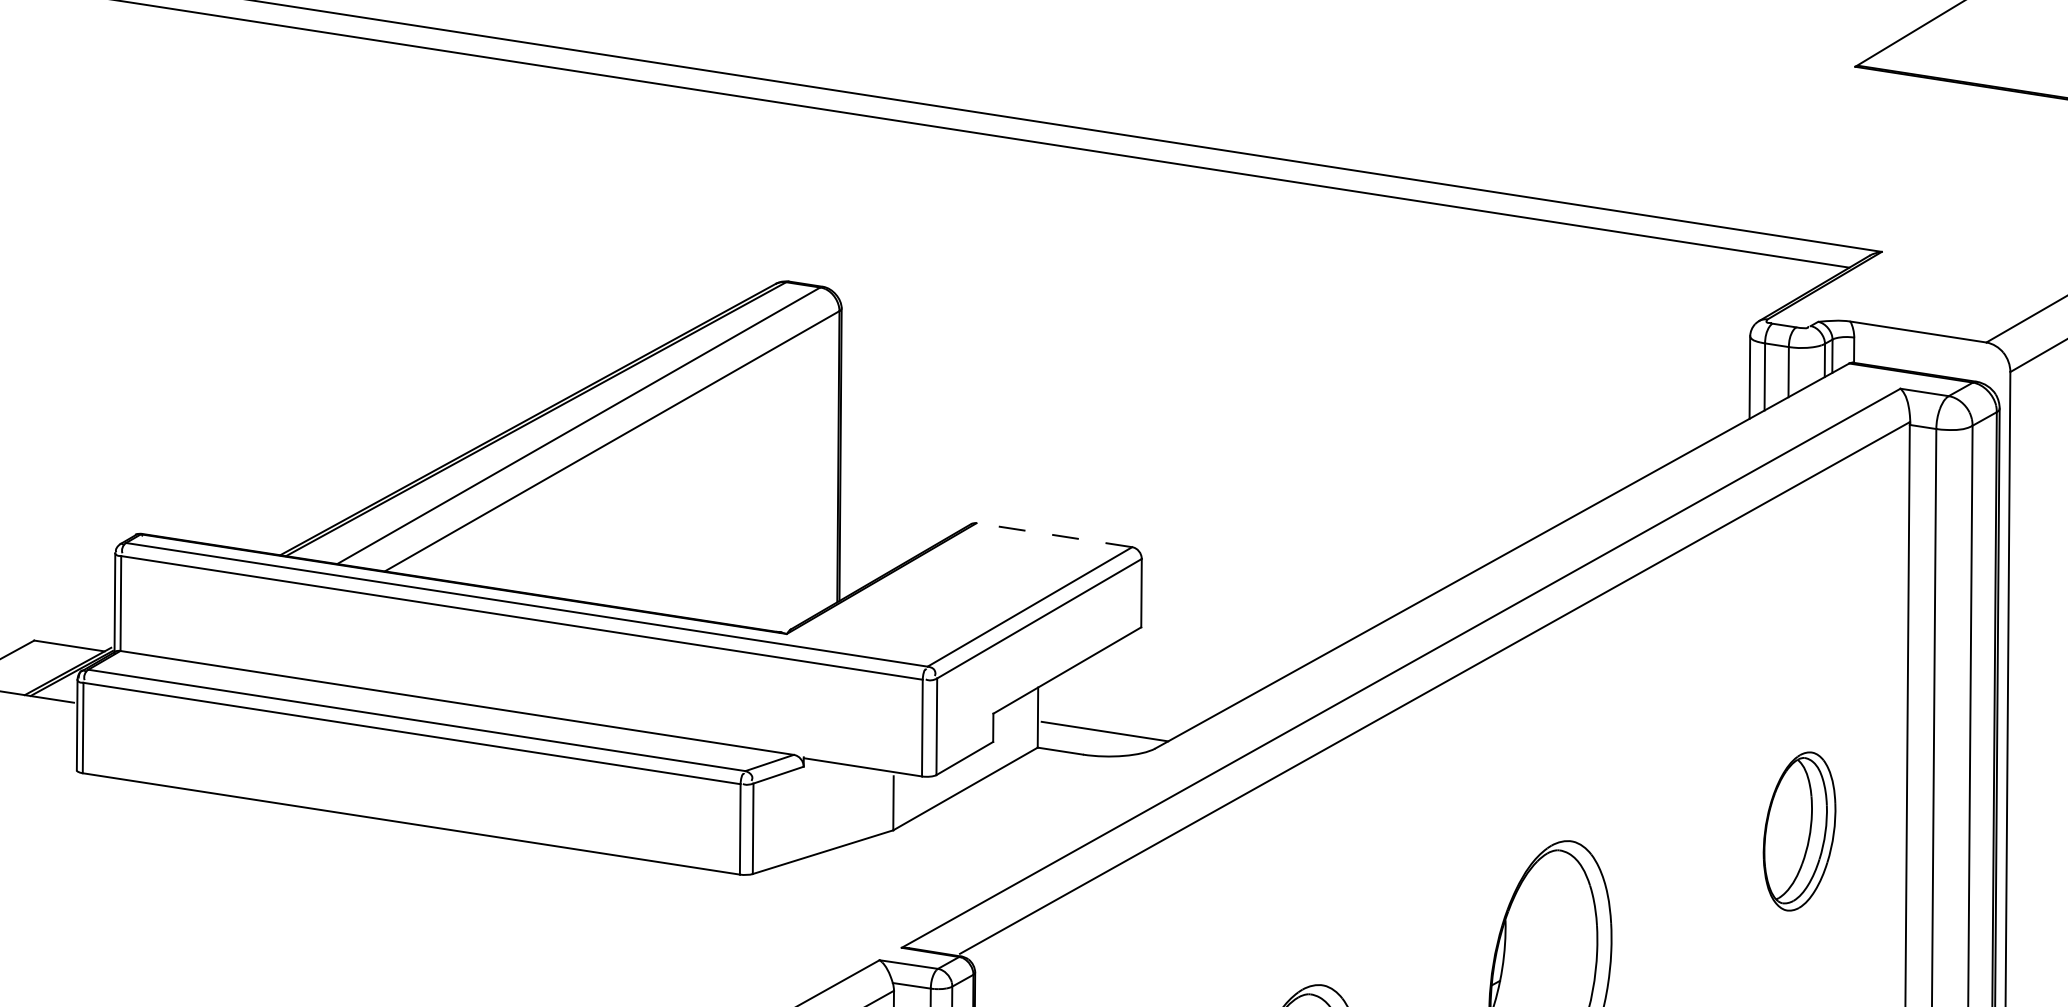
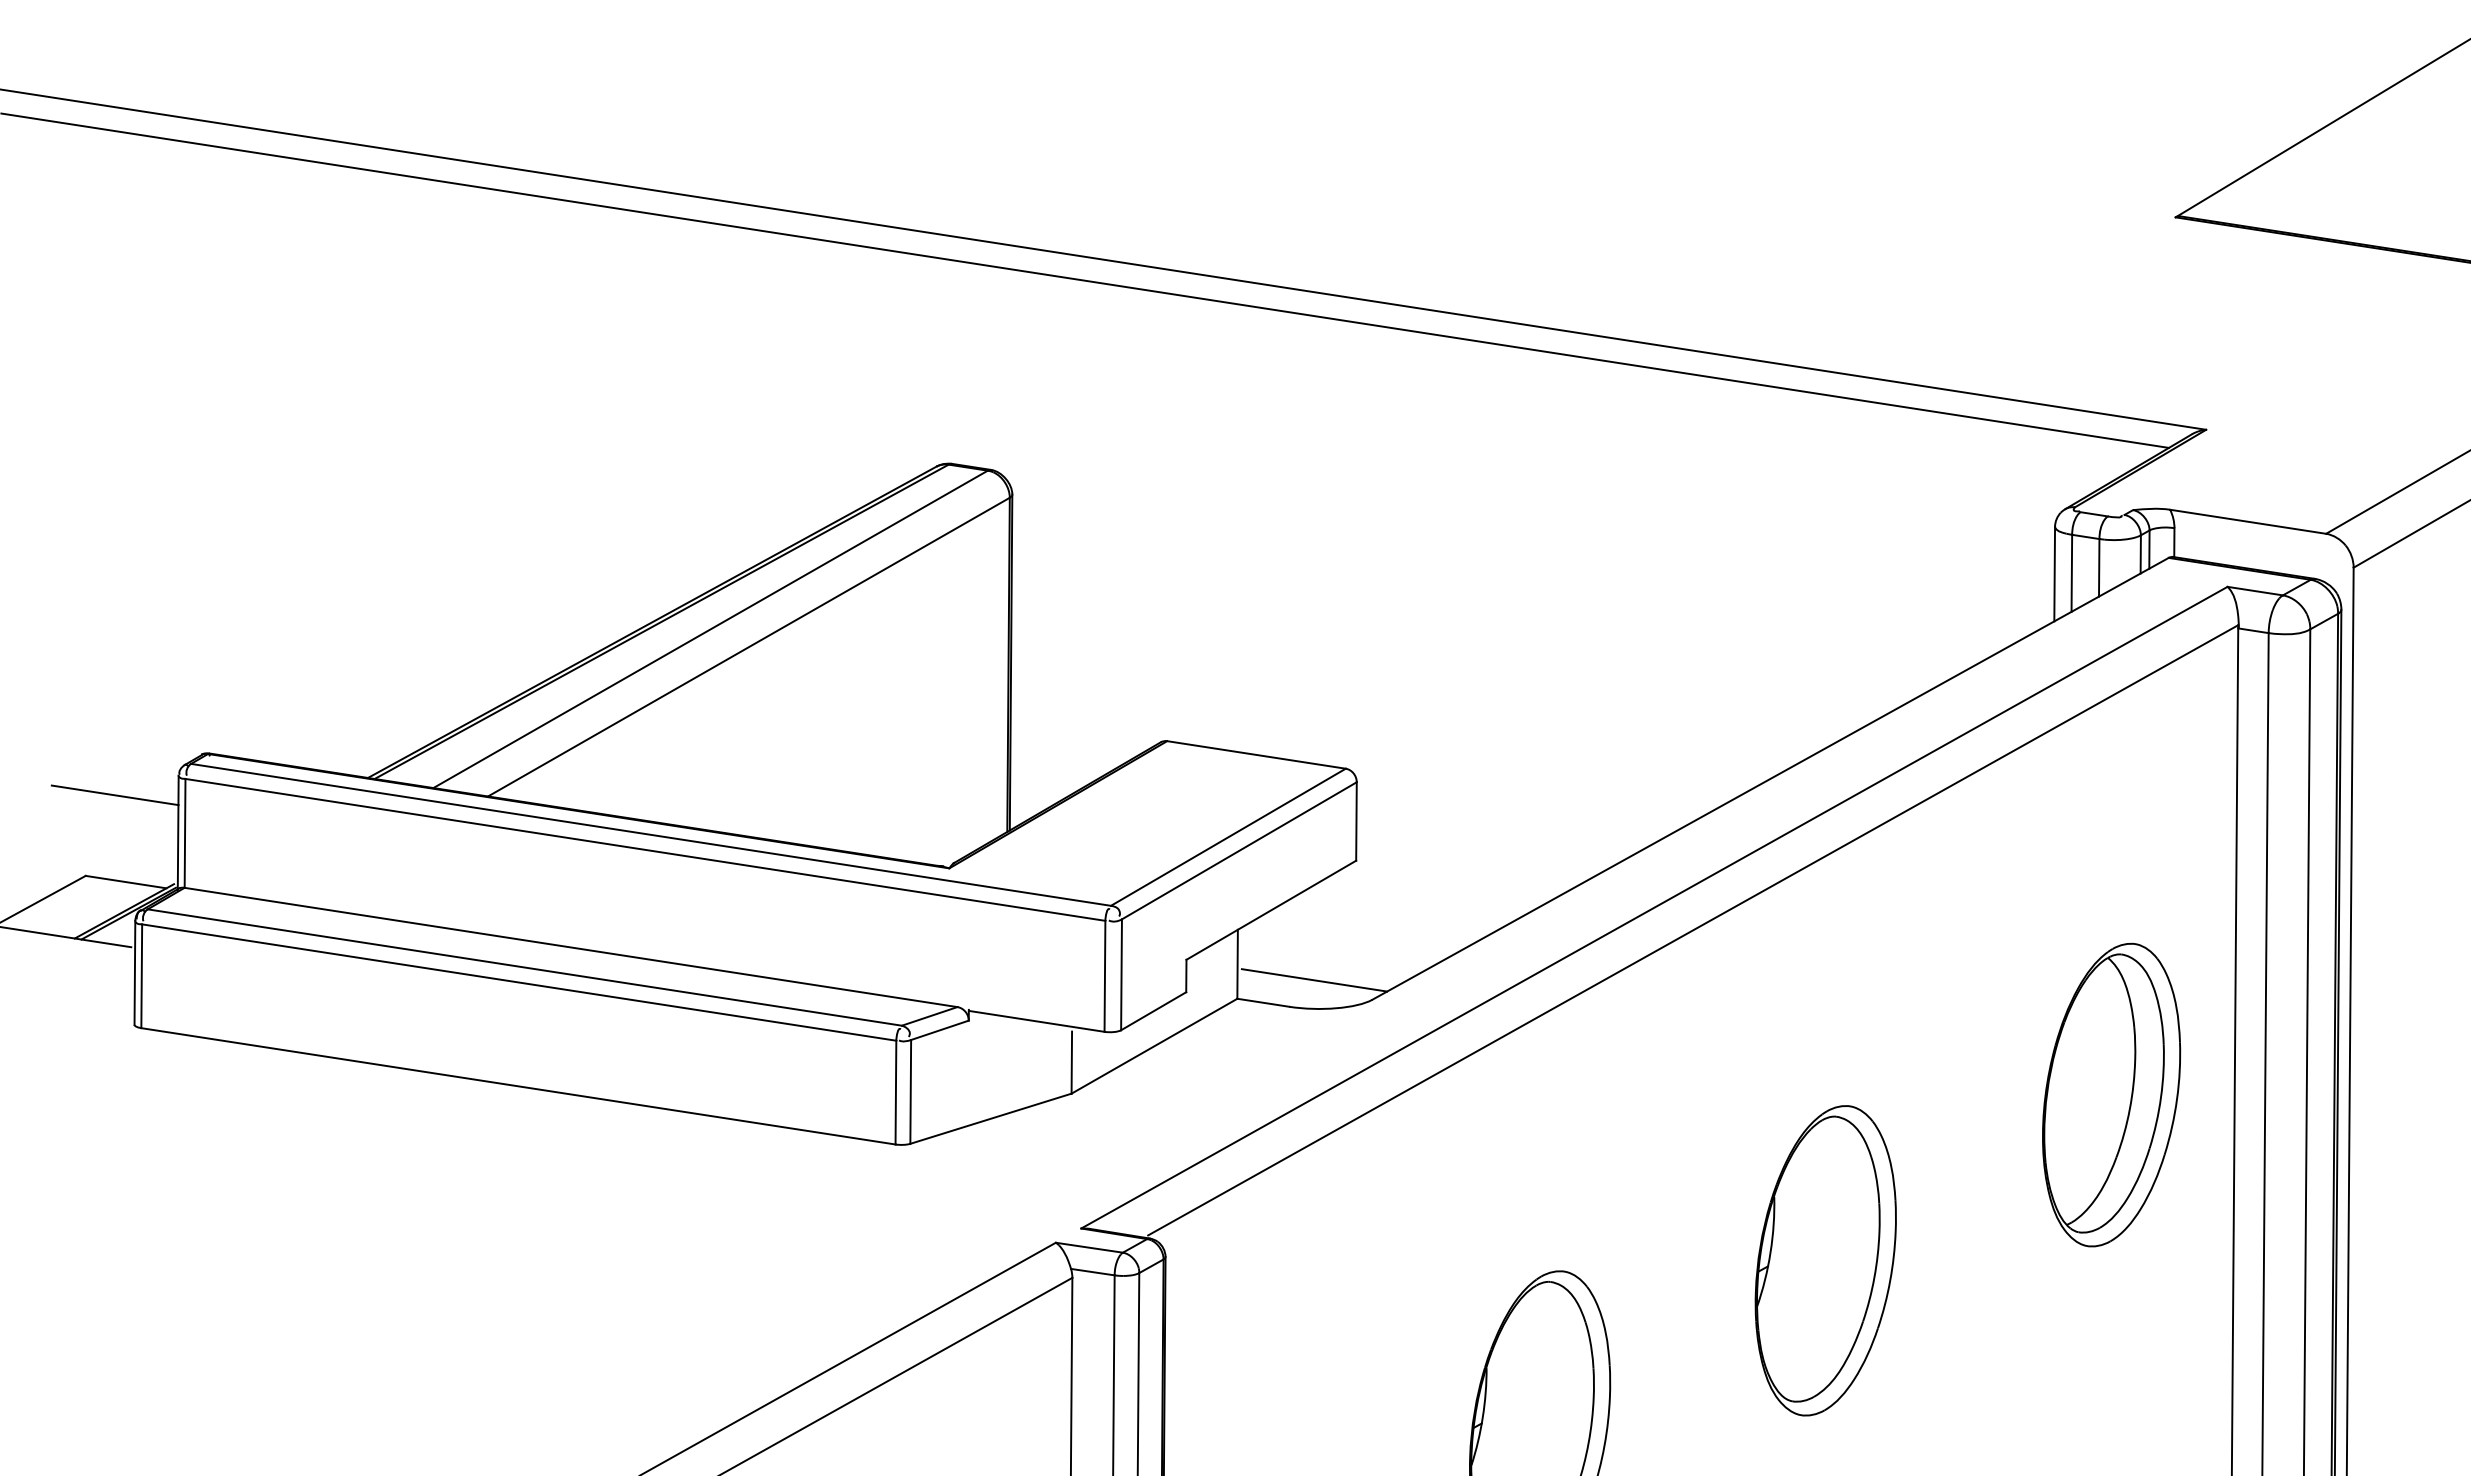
line: (1054, 534) -> (1256, 754), dashed -> solid
line: (59, 570) -> (114, 795), added
part: (1799, 831) -> (2111, 1094), size x1.67

